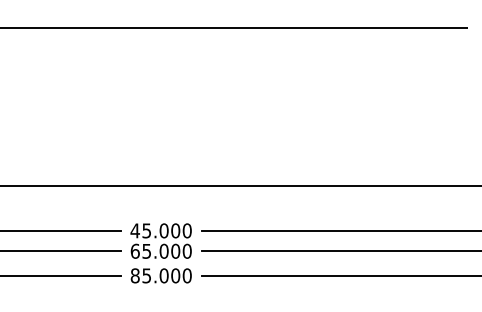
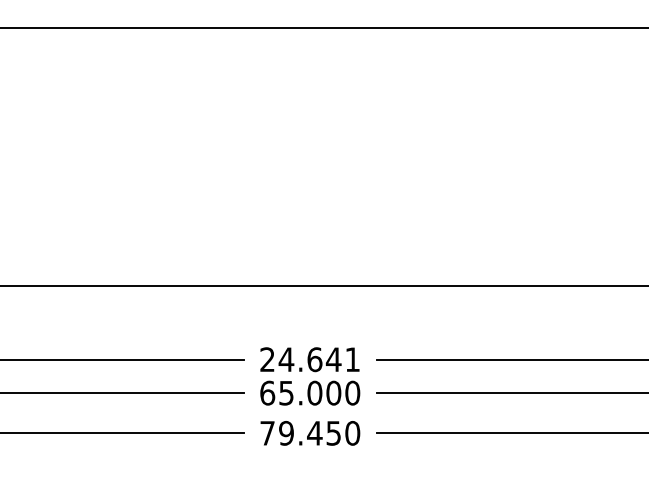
text: (160, 230) -> (308, 359), 45.000 -> 24.641
text: (155, 275) -> (300, 432), 85.000 -> 79.450

